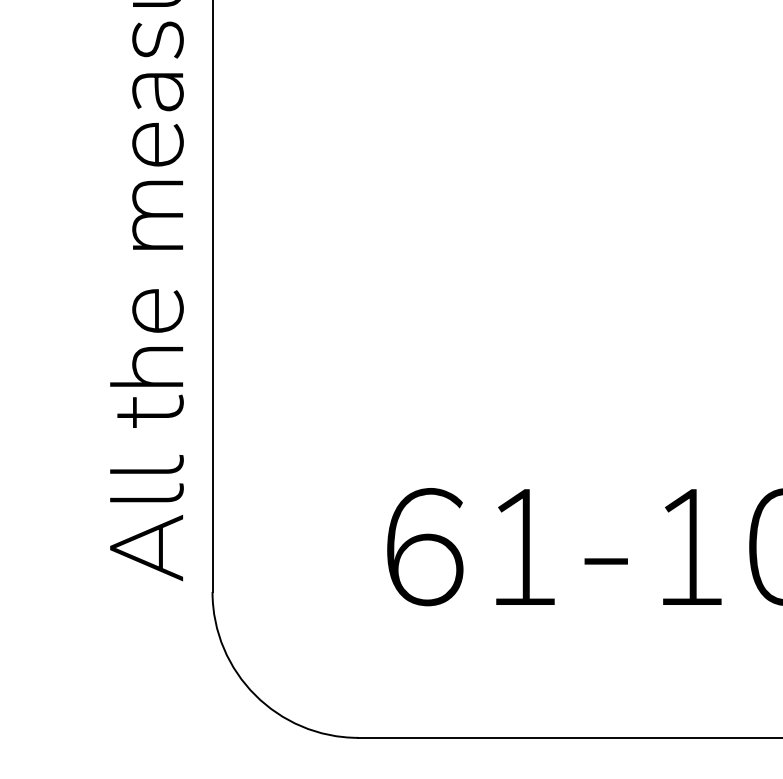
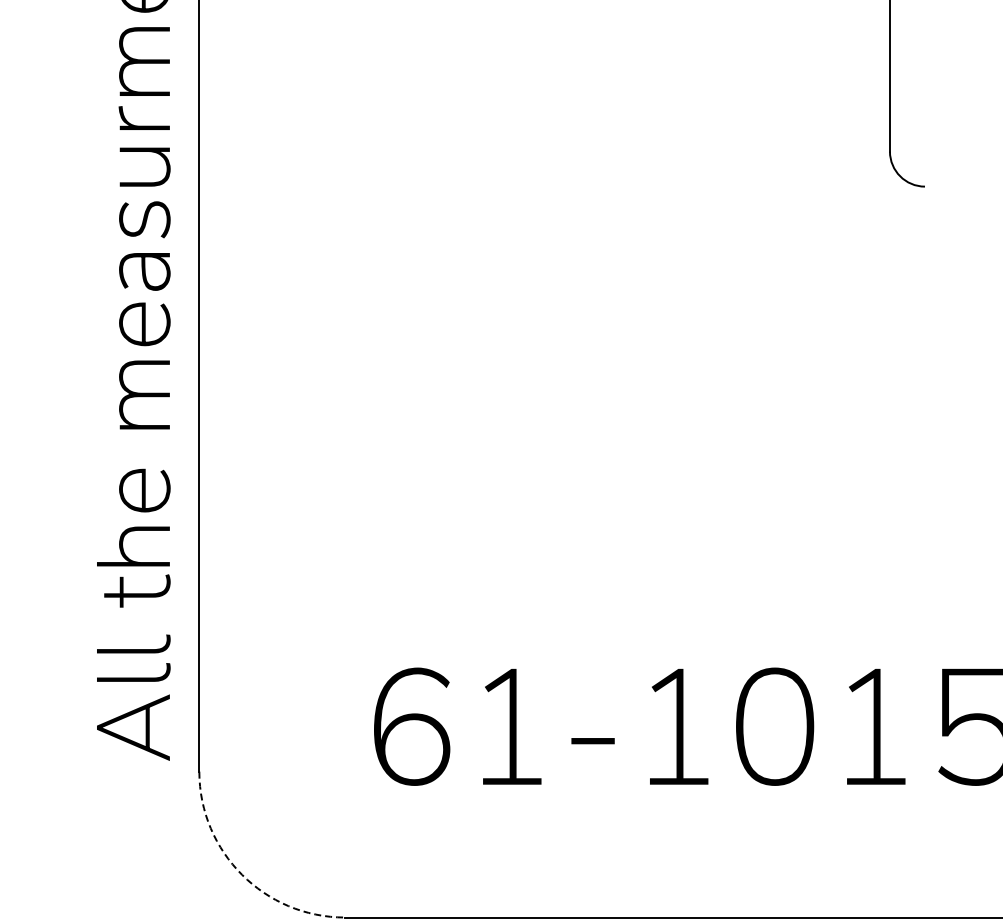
arc: (255, 694) -> (242, 874), solid -> dashed

